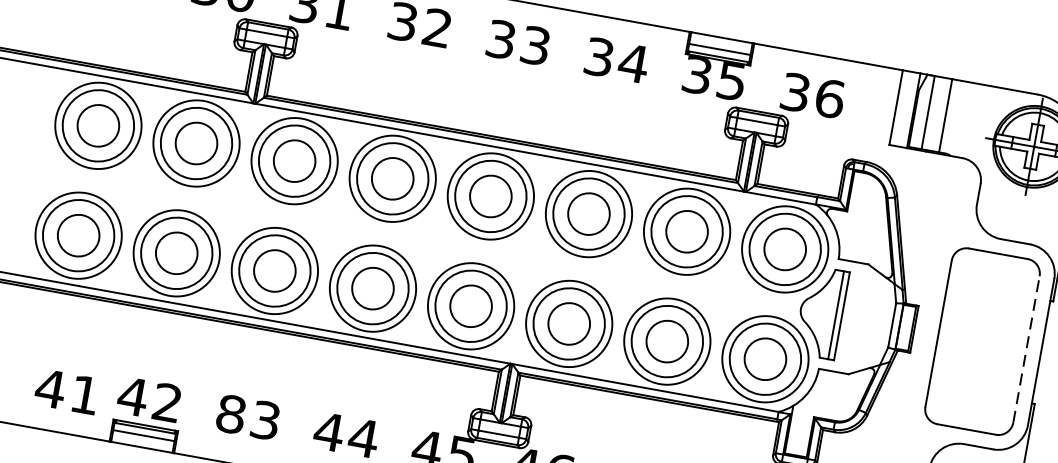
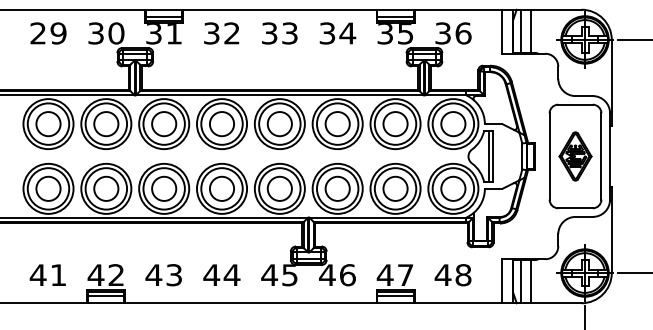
part: (982, 341) -> (575, 156), added
line: (1026, 349) -> (601, 156), dashed -> solid
text: (66, 390) -> (47, 274), moved
text: (230, 414) -> (153, 275), 83 -> 43

